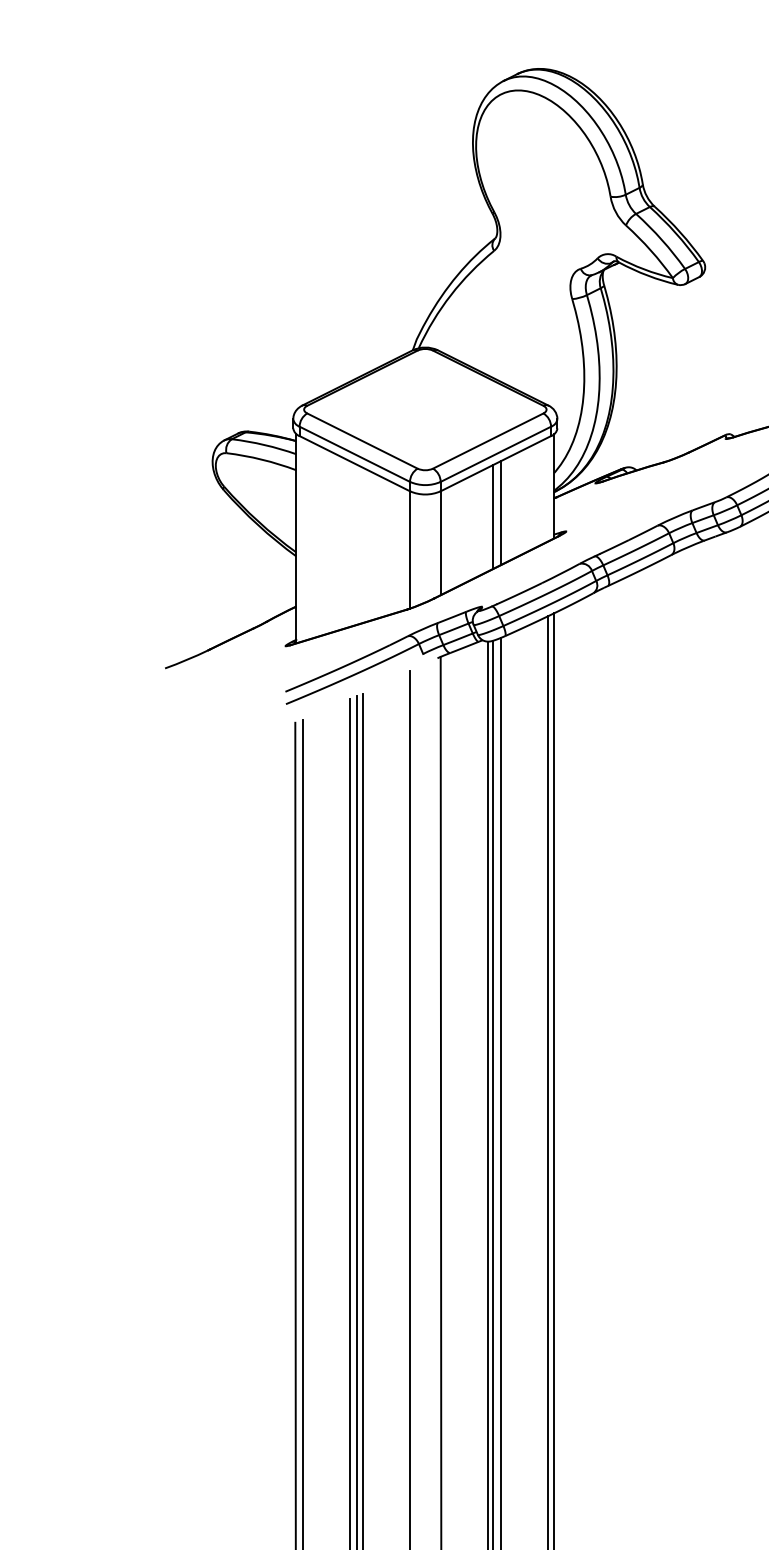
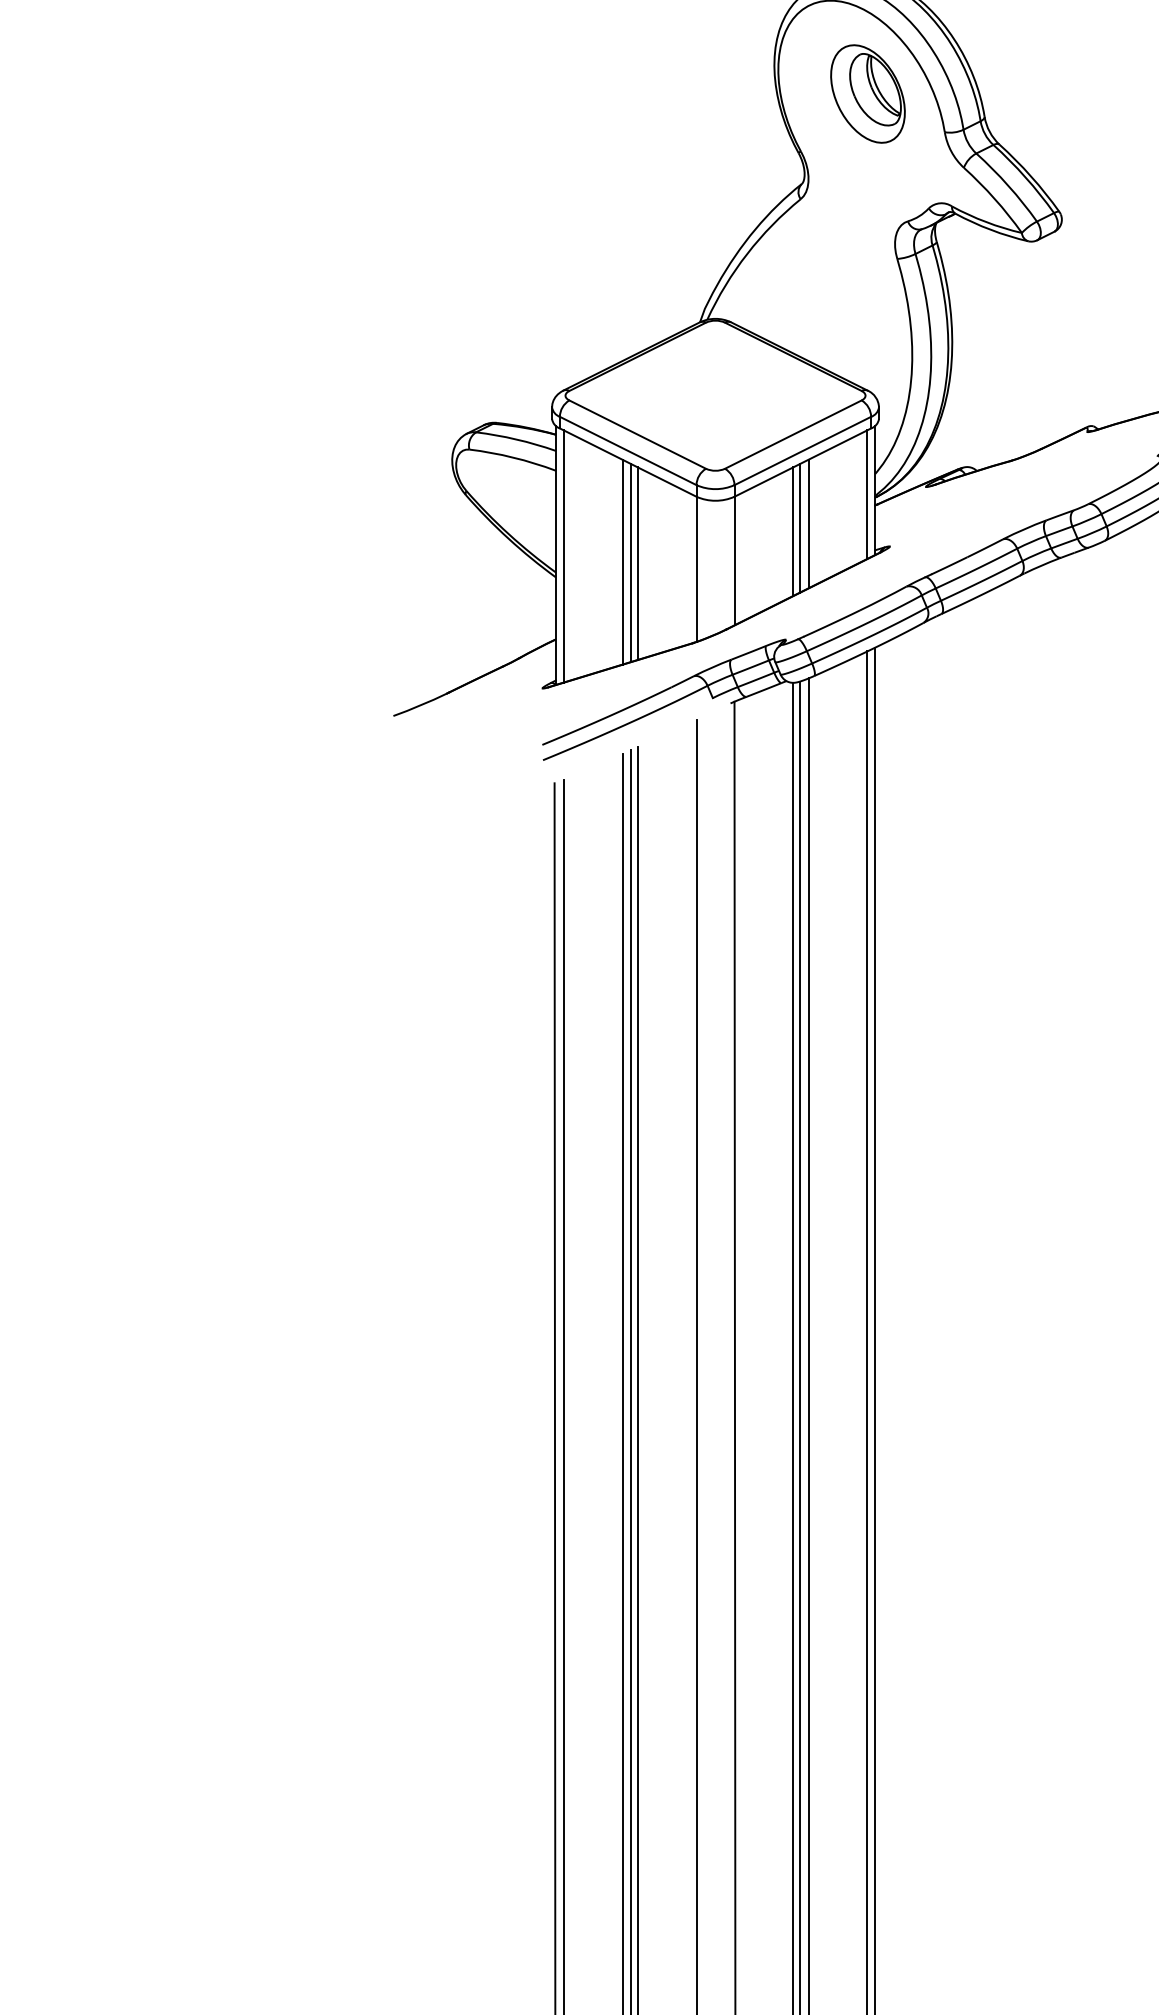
part: (548, 165) -> (867, 93), added
line: (548, 489) -> (867, 494), added
line: (488, 519) -> (793, 531), added
line: (302, 539) -> (563, 556), added
line: (350, 543) -> (622, 561), added
line: (357, 544) -> (631, 562), added
line: (362, 545) -> (637, 563), added

